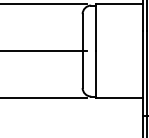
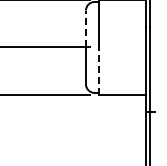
line: (82, 32) -> (85, 28), solid -> dashed
line: (95, 75) -> (98, 71), solid -> dashed

